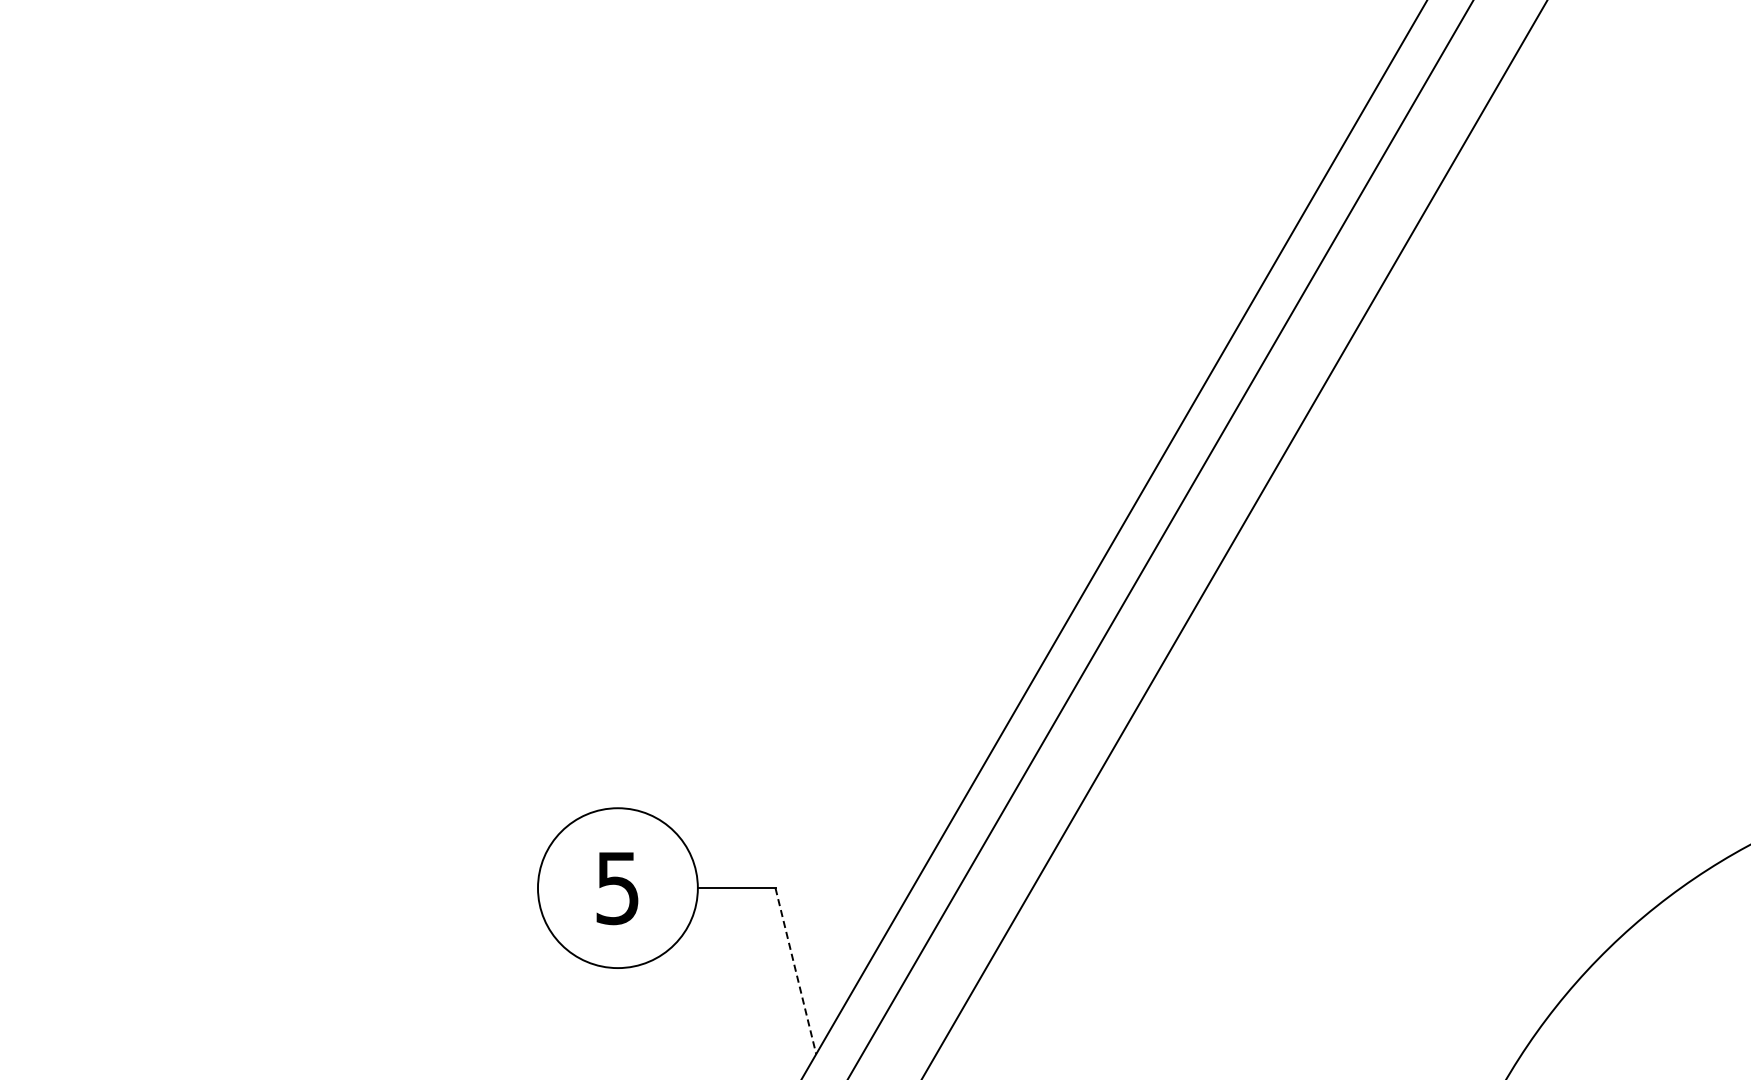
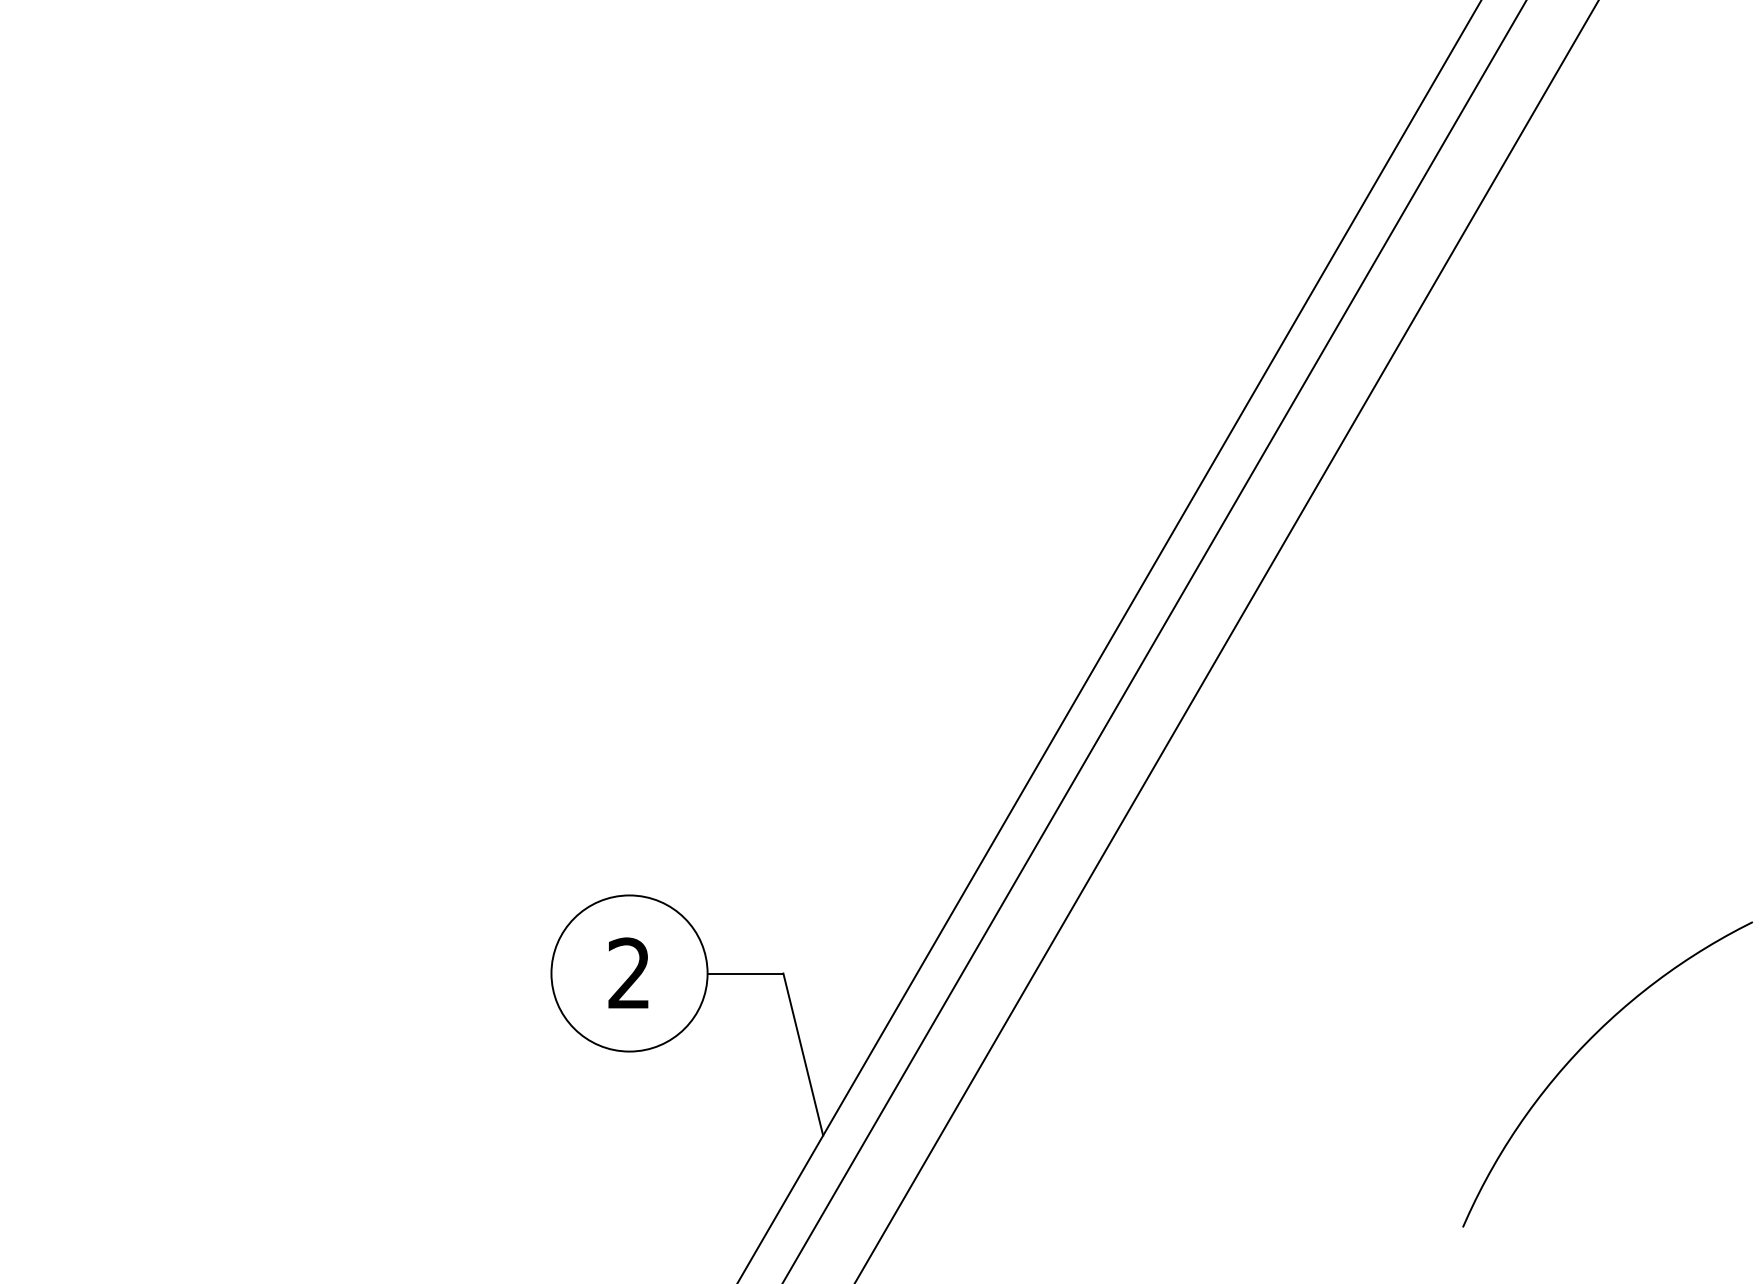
text: (616, 888) -> (628, 973), 5 -> 2
line: (796, 972) -> (803, 1055), dashed -> solid

